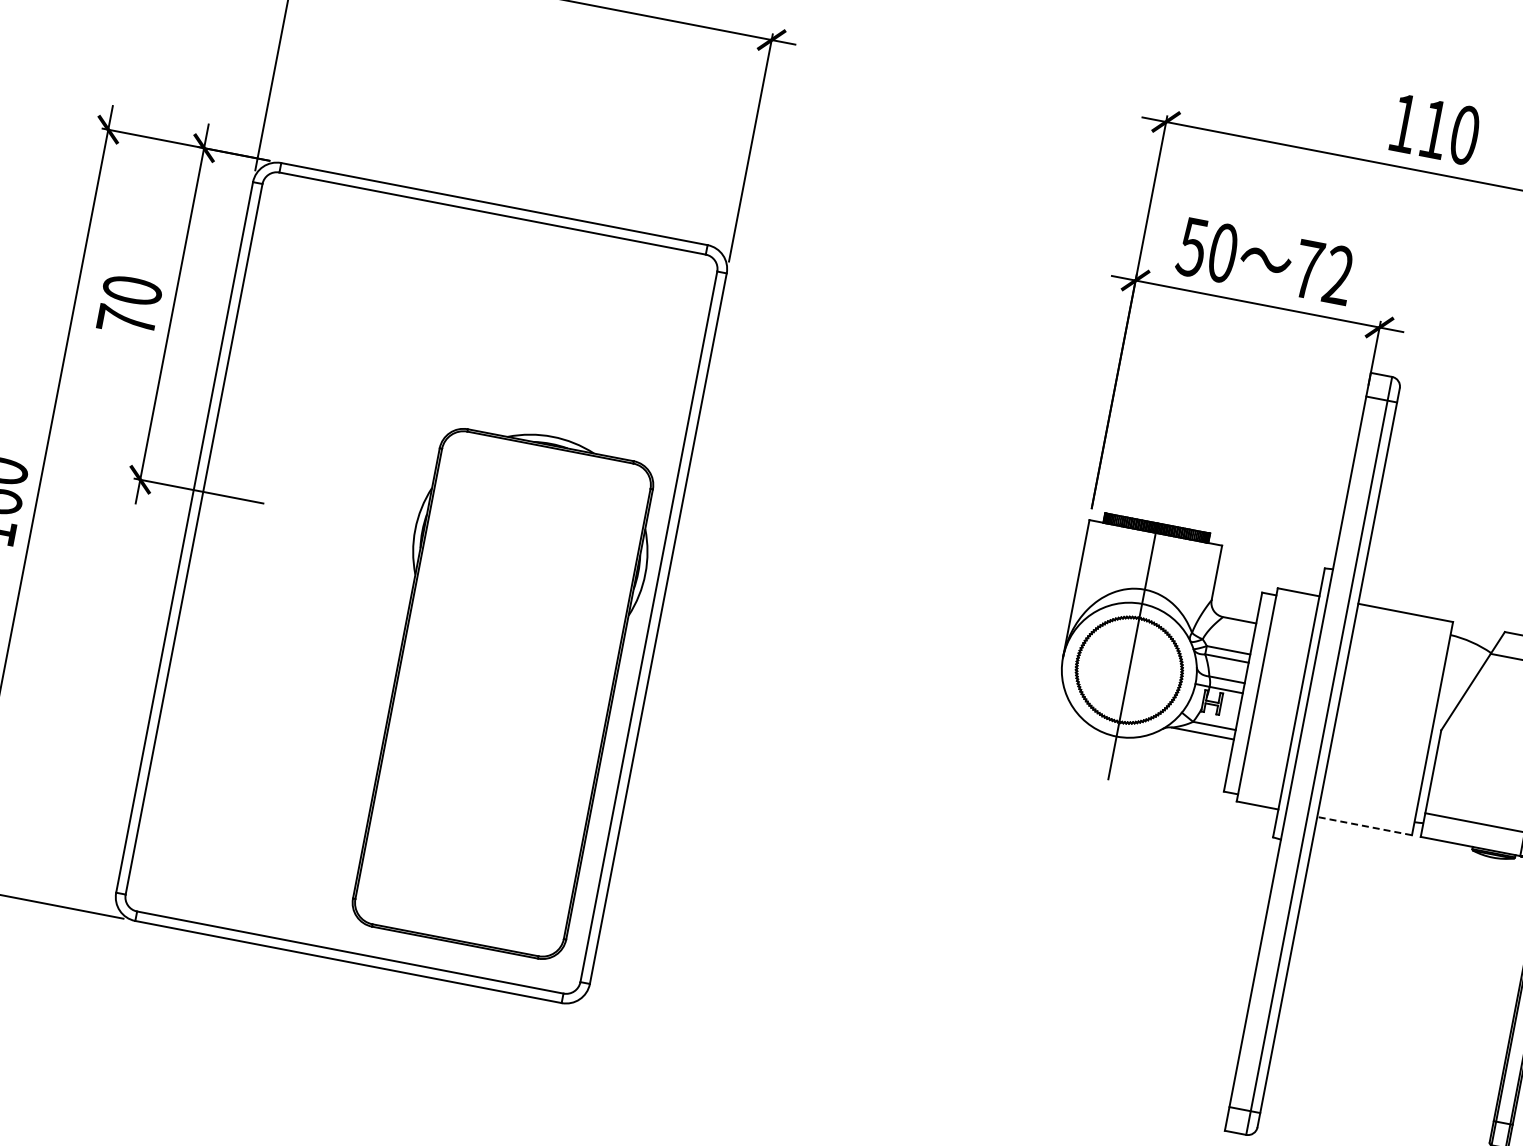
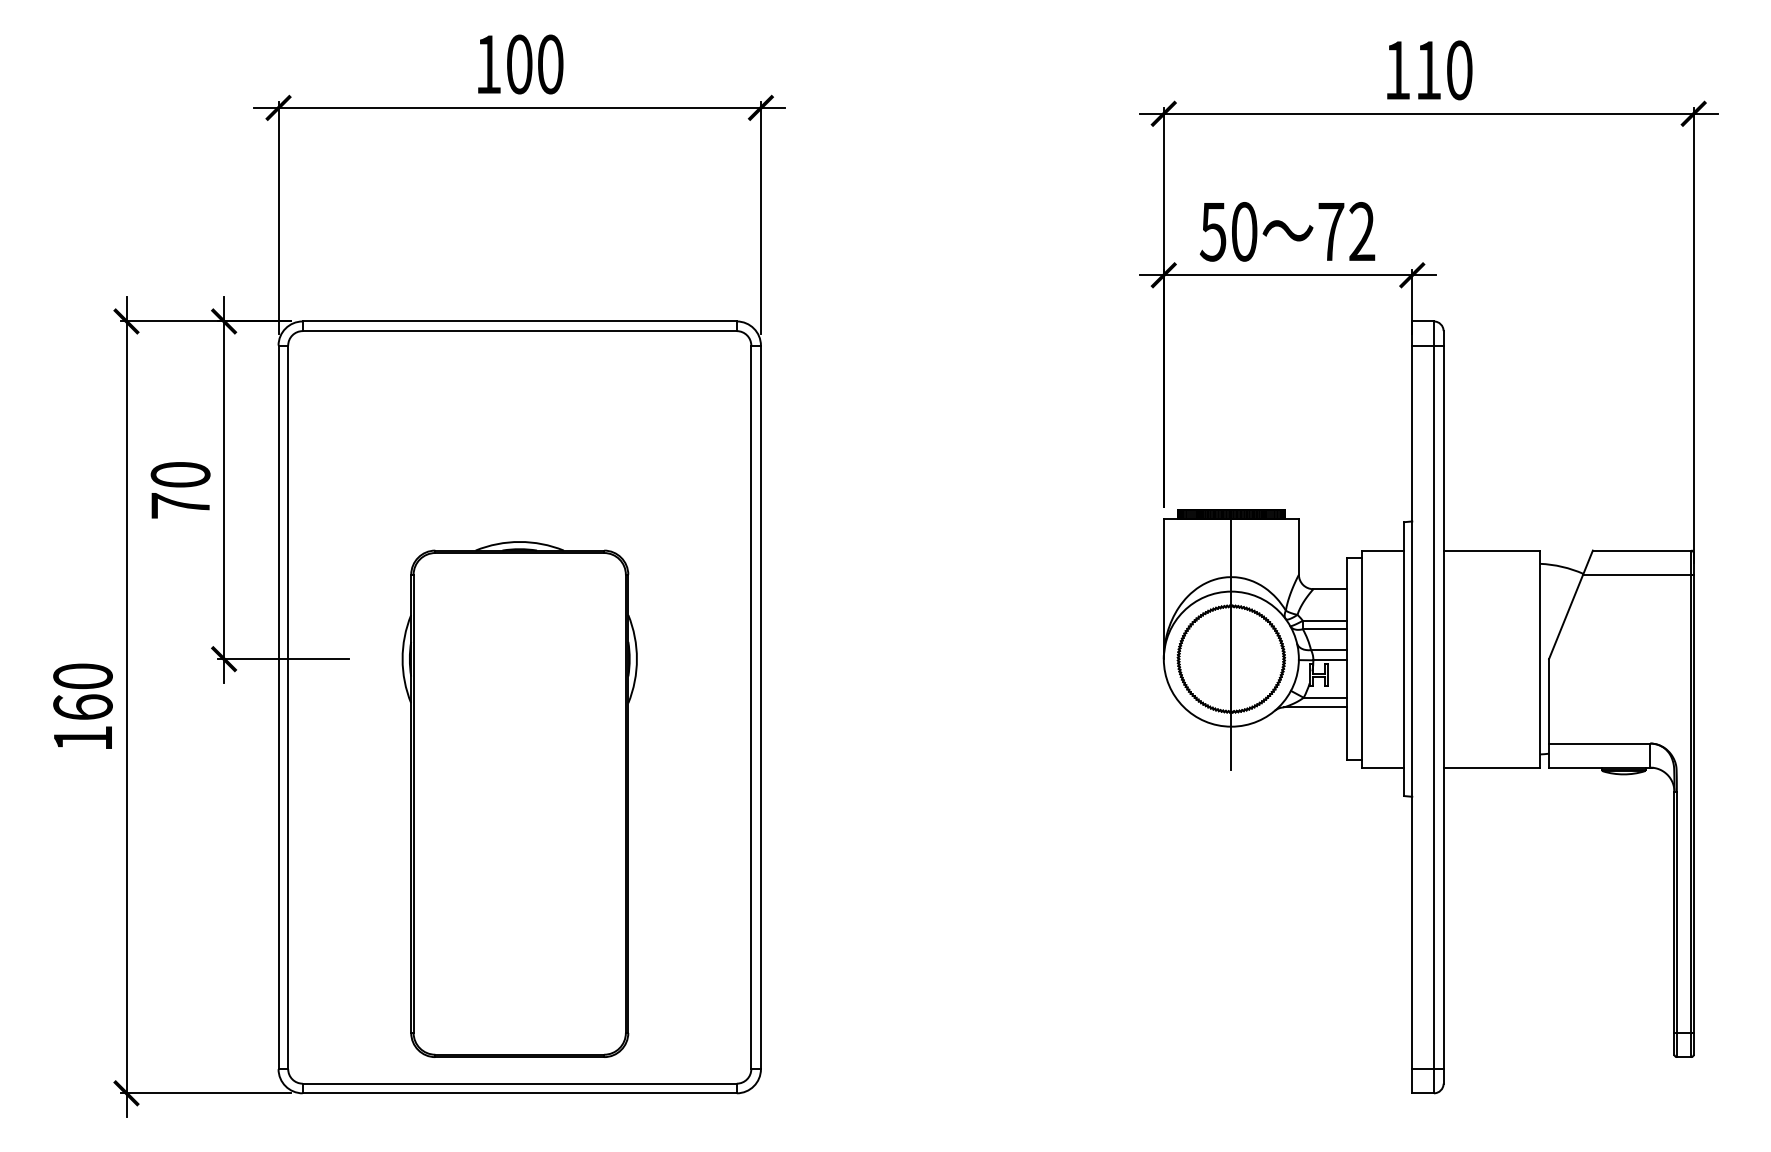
part: (503, 689) -> (519, 799), moved
line: (1364, 825) -> (1491, 767), dashed -> solid

